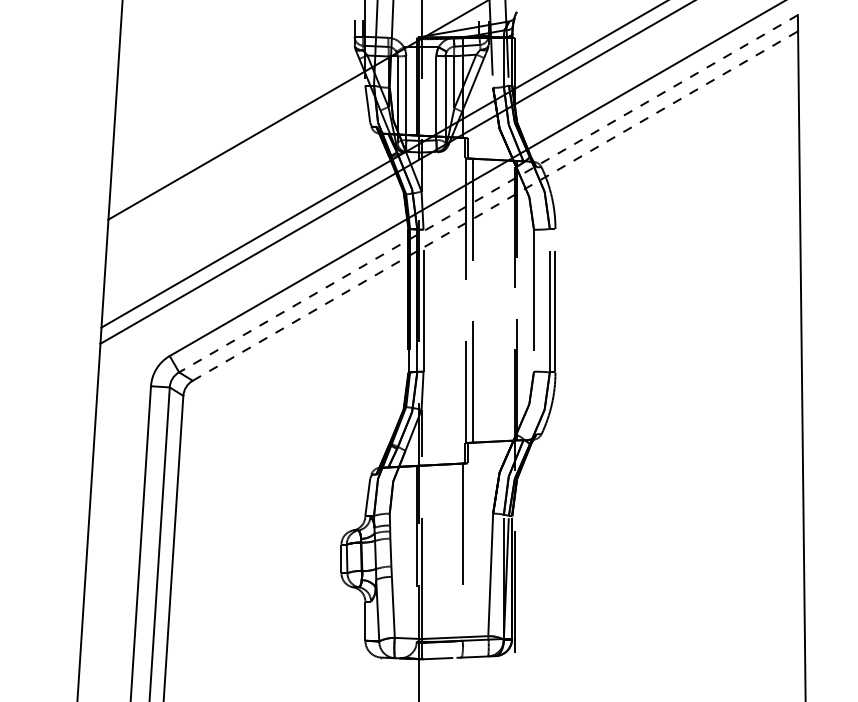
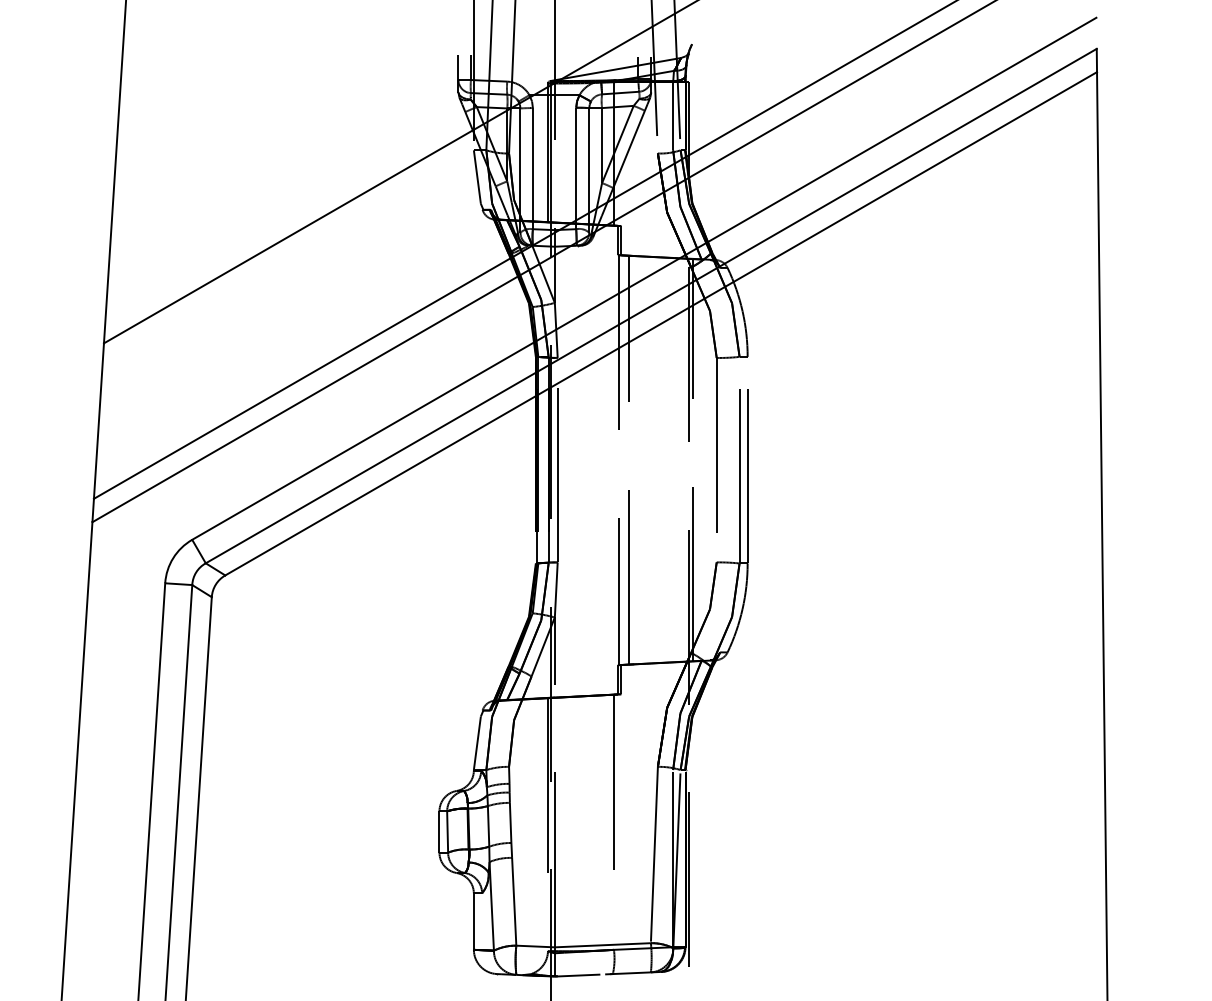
line: (488, 193) -> (651, 305), dashed -> solid
line: (495, 206) -> (661, 324), dashed -> solid

